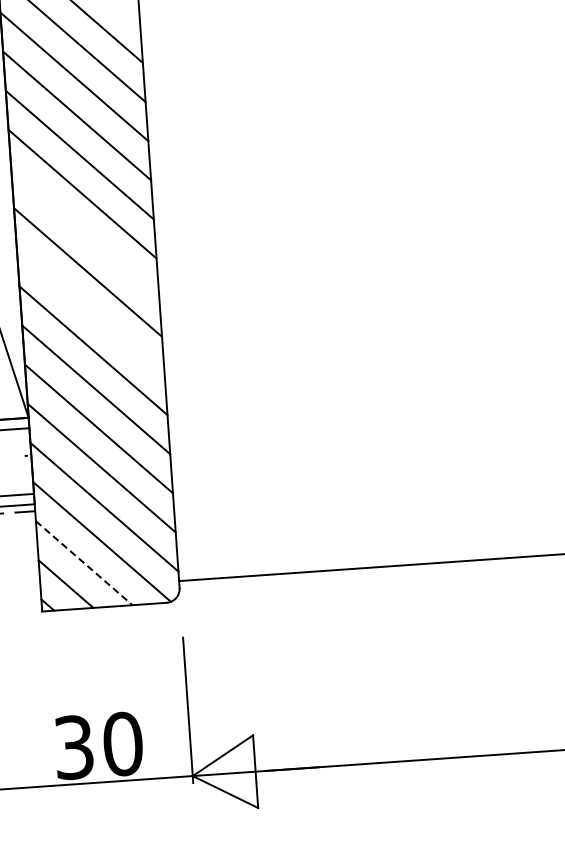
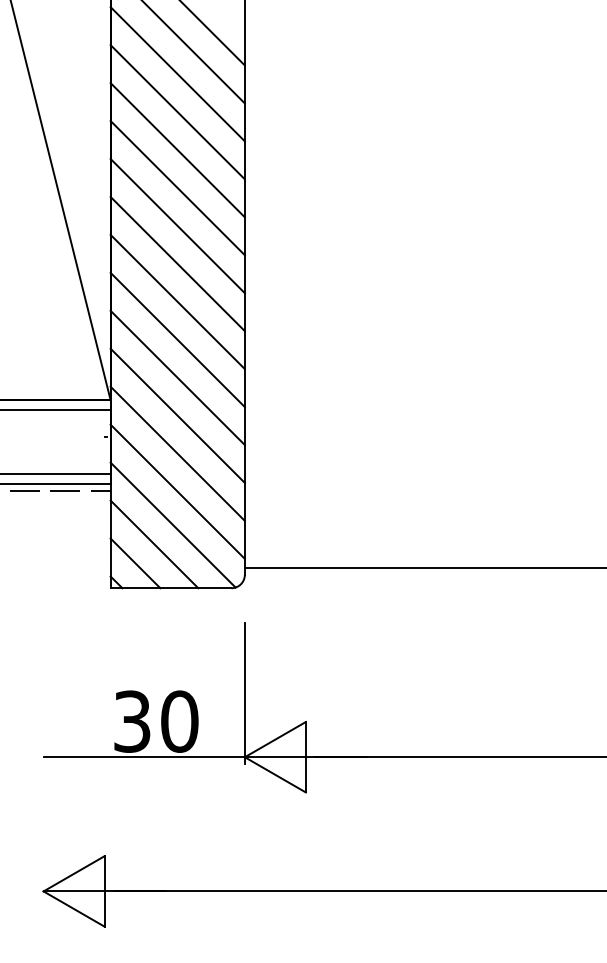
line: (85, 233) -> (177, 226), added
line: (90, 311) -> (177, 301), added
line: (84, 563) -> (154, 544), dashed -> solid

